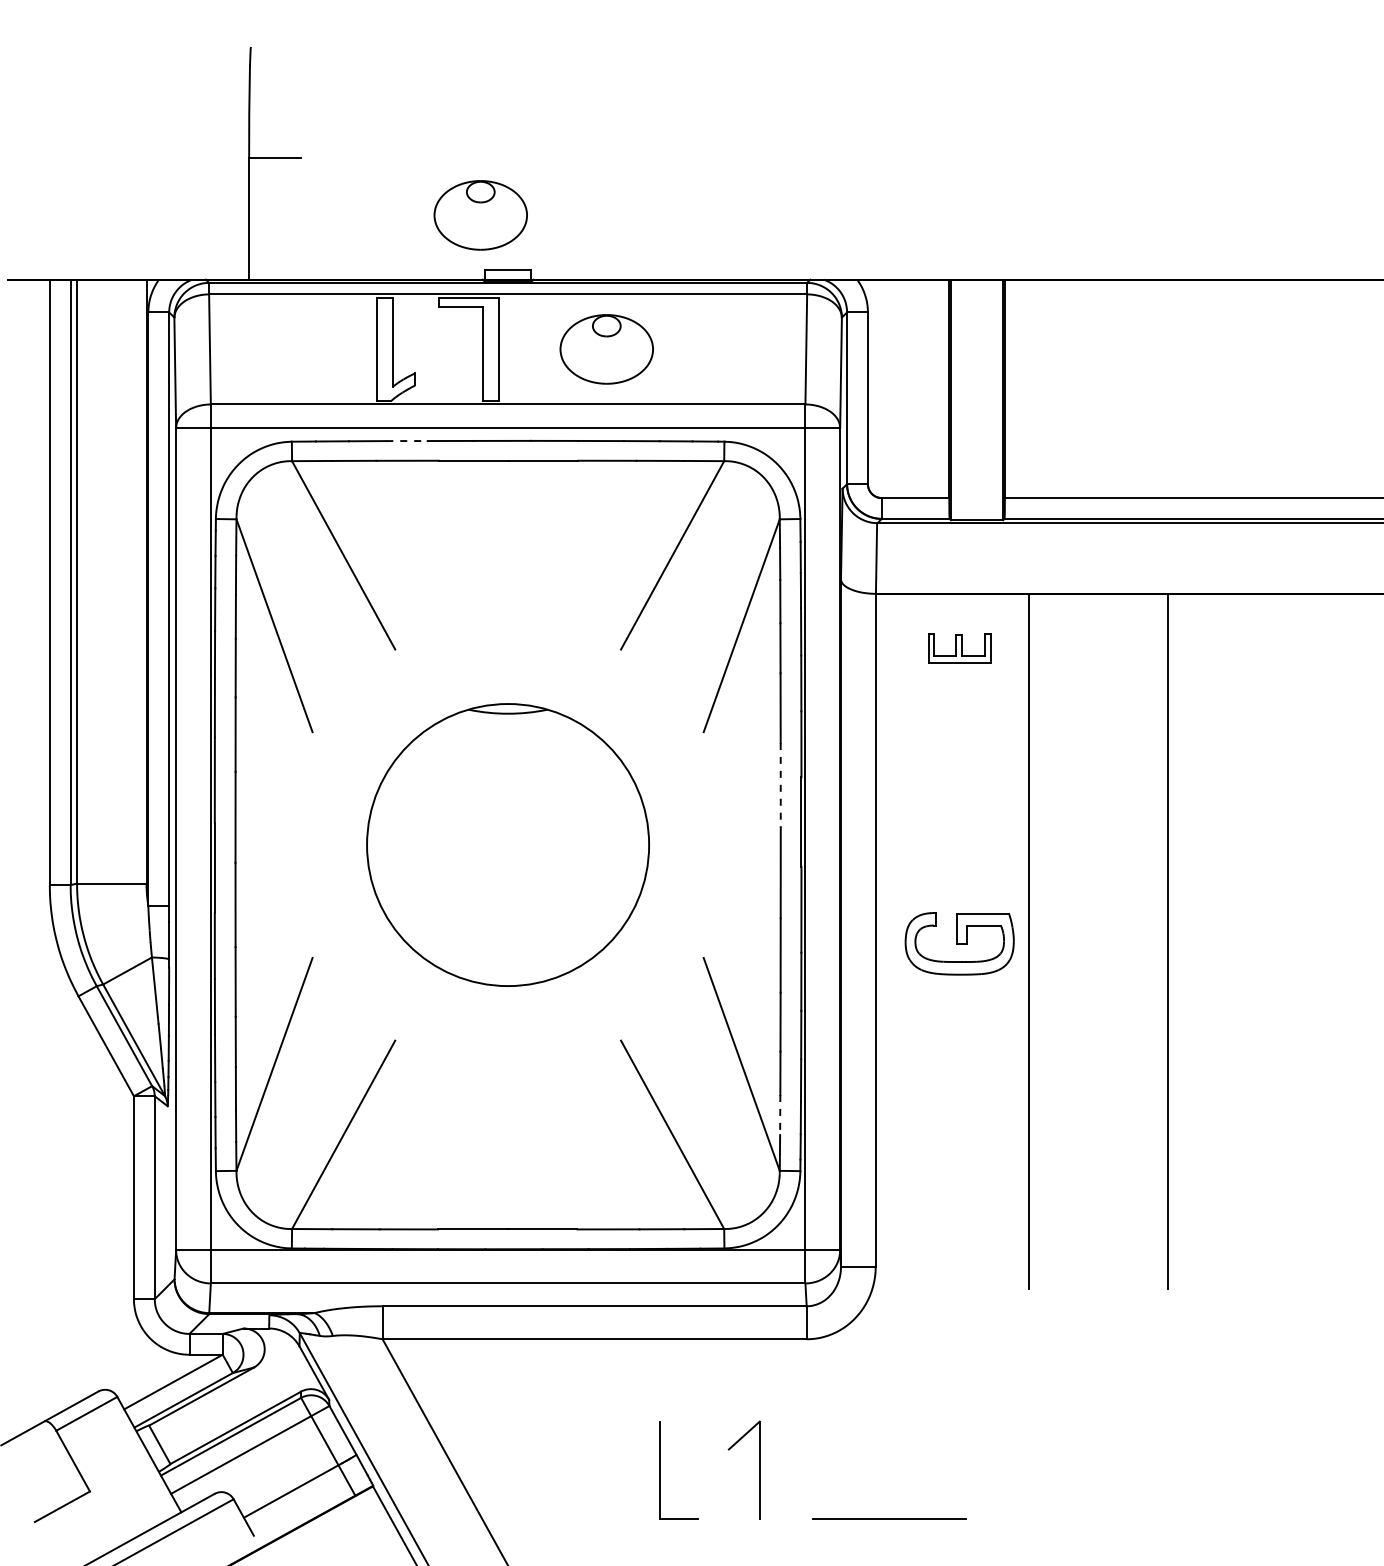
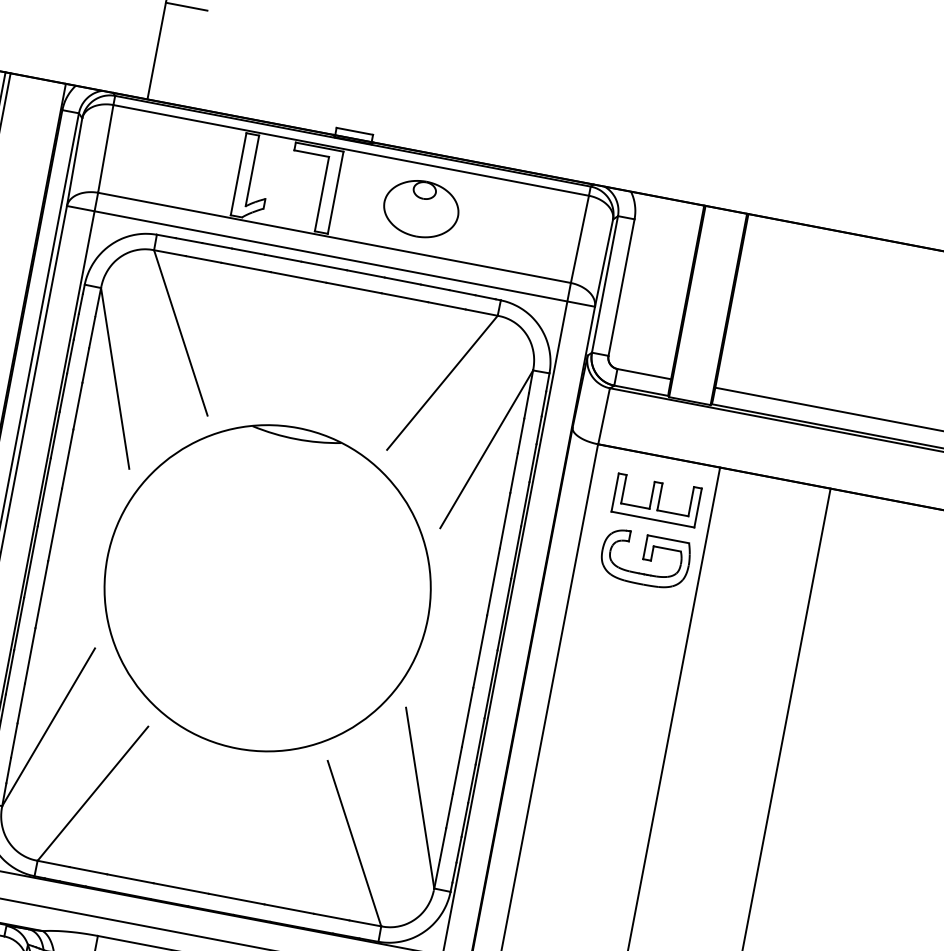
part: (480, 215) -> (341, 83), removed
line: (406, 441) -> (248, 251), dashed -> solid
part: (959, 648) -> (656, 500), size x1.67
line: (780, 785) -> (493, 582), dashed -> solid
part: (507, 844) -> (267, 587), size x1.43
part: (959, 943) -> (645, 559), moved
line: (780, 1114) -> (443, 843), dashed -> solid

